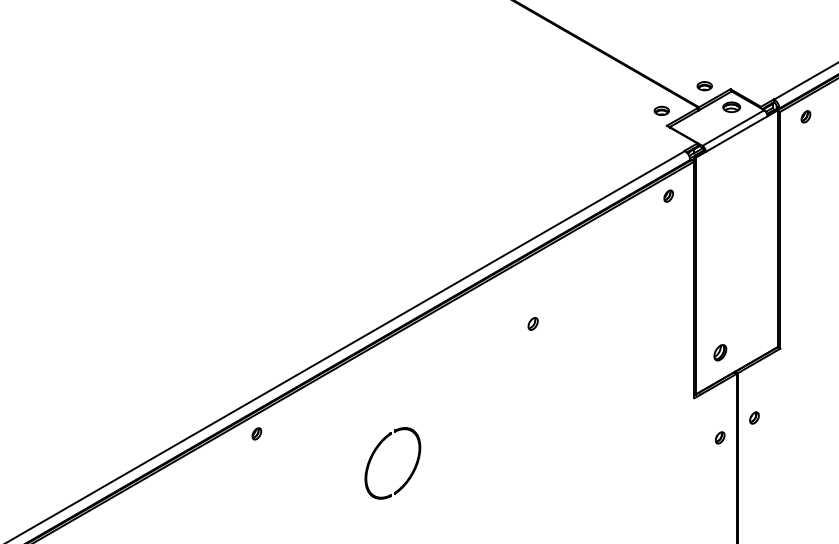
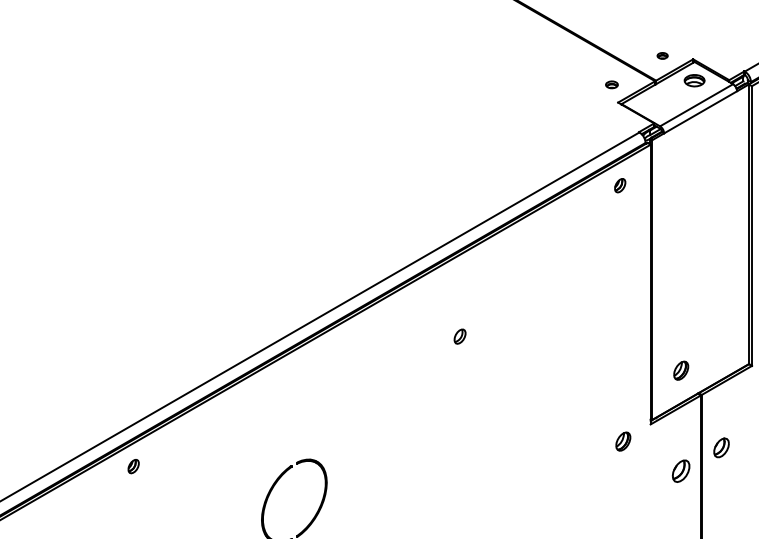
part: (704, 86) -> (662, 56), size x0.6
part: (661, 110) -> (611, 84), size x0.7
part: (671, 412) -> (623, 441), added
part: (754, 417) -> (721, 447), size x1.4
part: (719, 437) -> (680, 470), size x1.6

